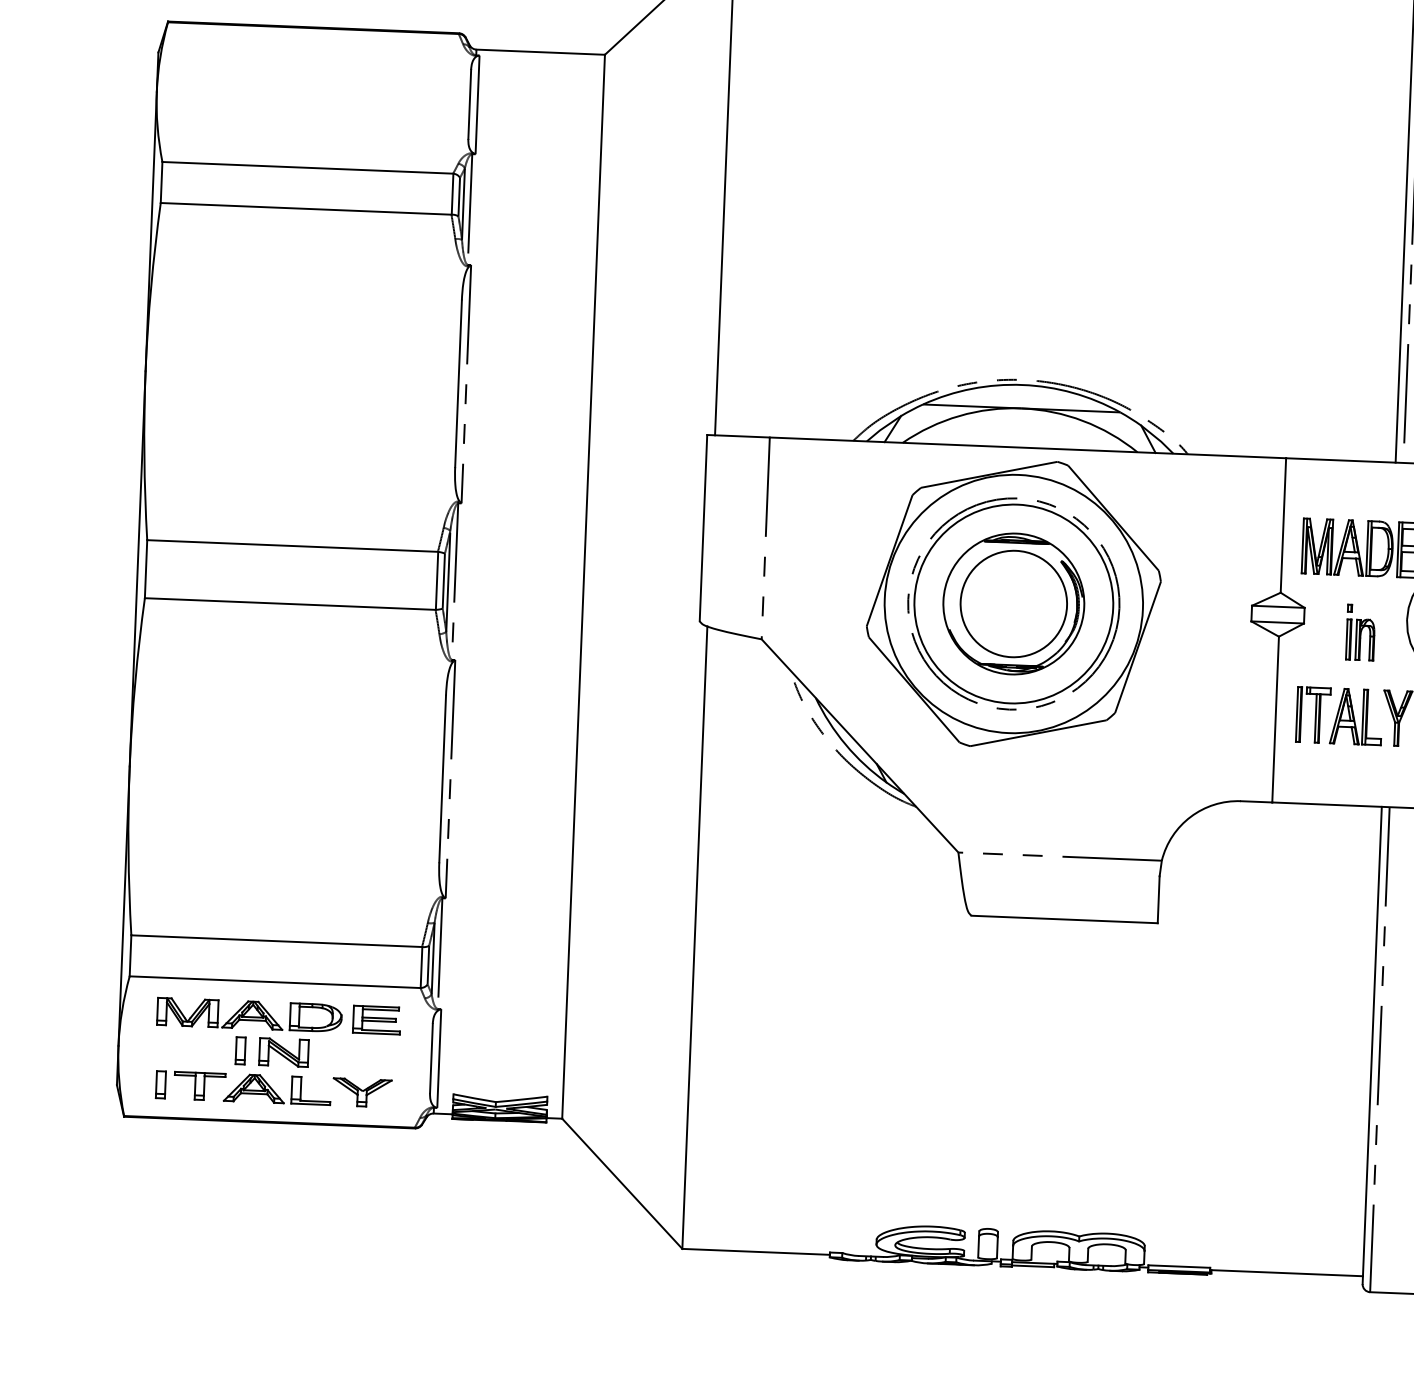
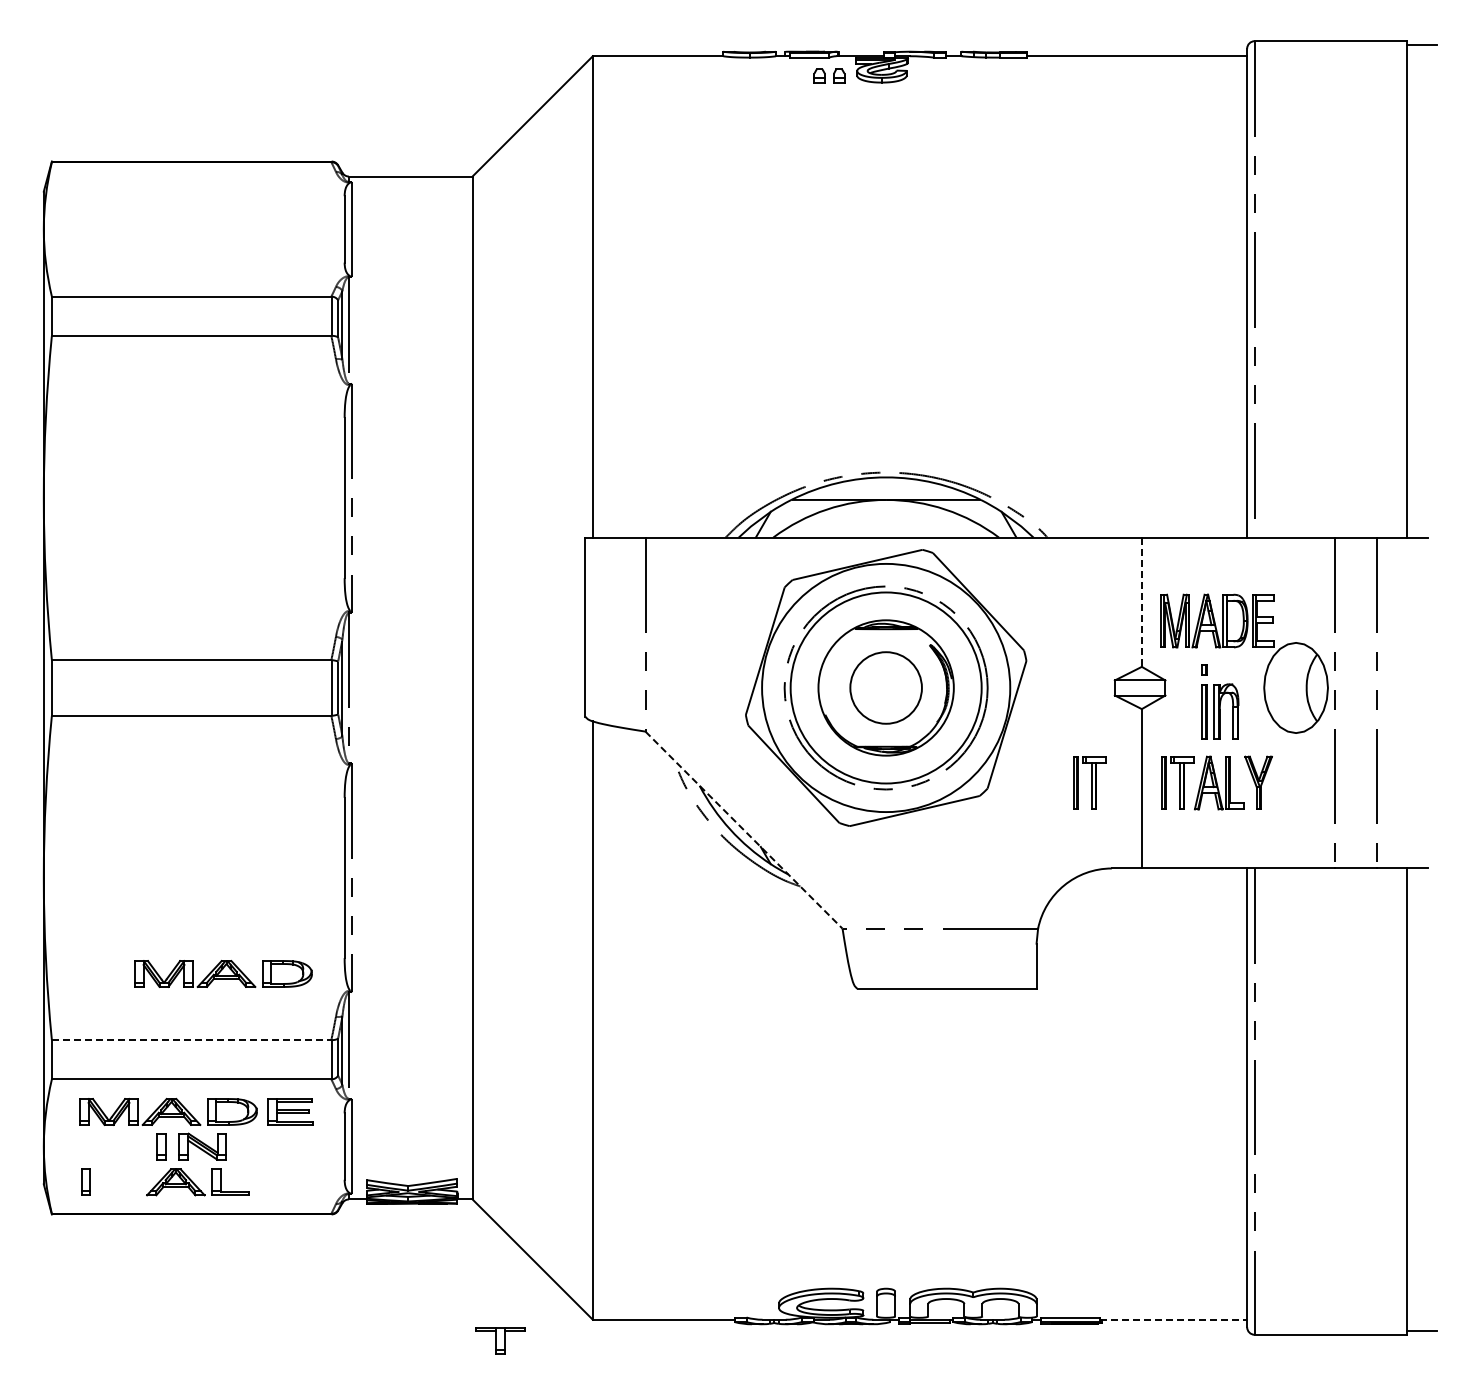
line: (1283, 525) -> (1141, 602), solid -> dashed
circle: (1014, 603) -> (886, 687), size x0.7
part: (1361, 632) -> (1220, 701), size x1.4
part: (1221, 710) -> (1089, 782), added
line: (860, 746) -> (744, 830), solid -> dashed
part: (312, 873) -> (223, 973), added
line: (276, 941) -> (191, 1040), solid -> dashed
part: (199, 1085) -> (500, 1340), moved
part: (362, 1092) -> (279, 1181), removed
line: (1287, 1272) -> (1174, 1319), solid -> dashed

